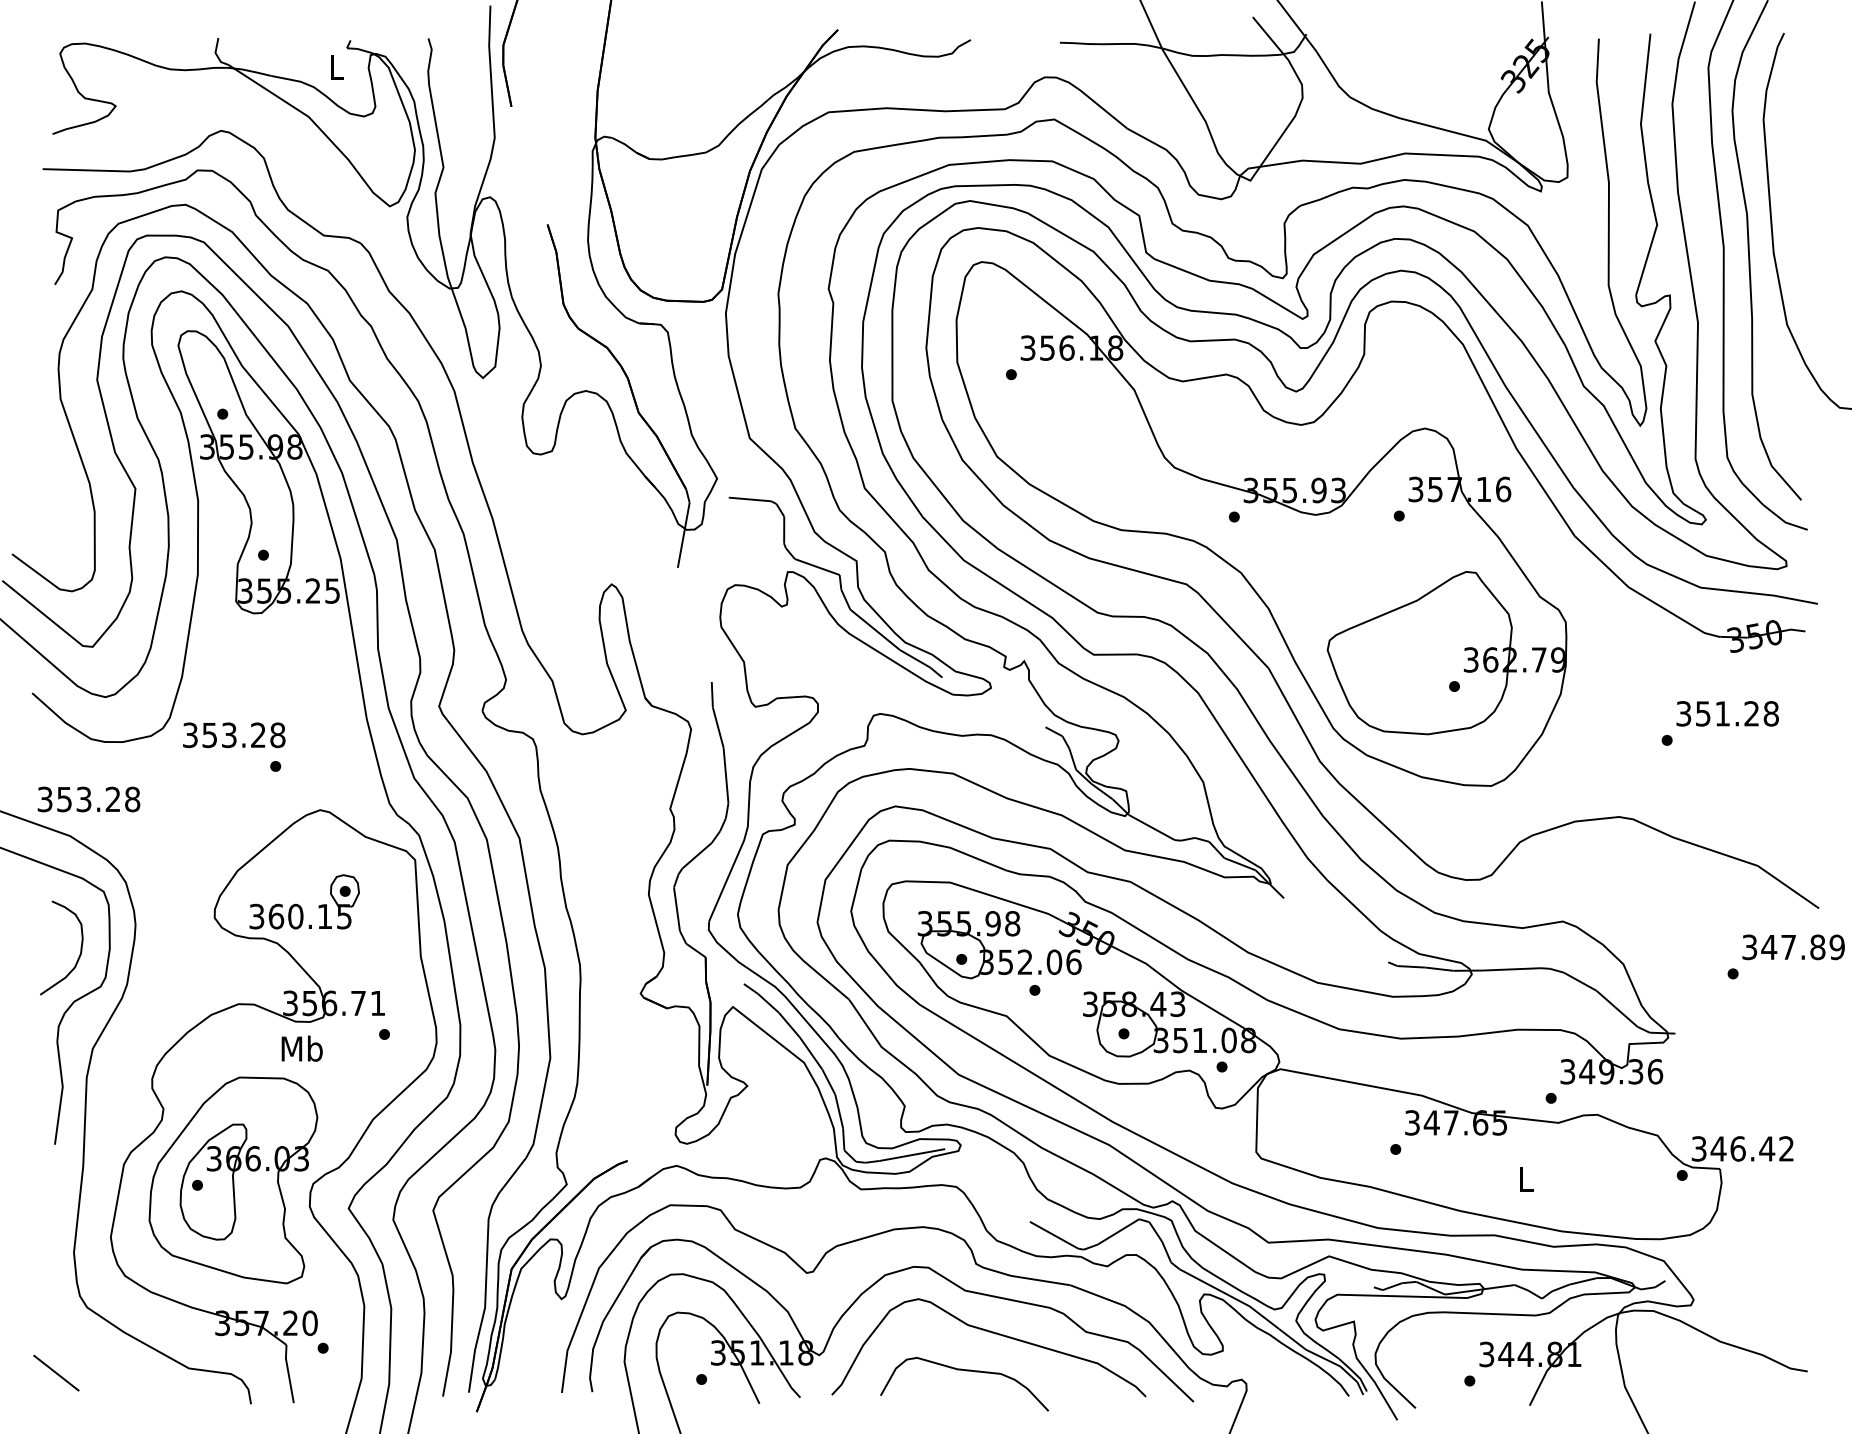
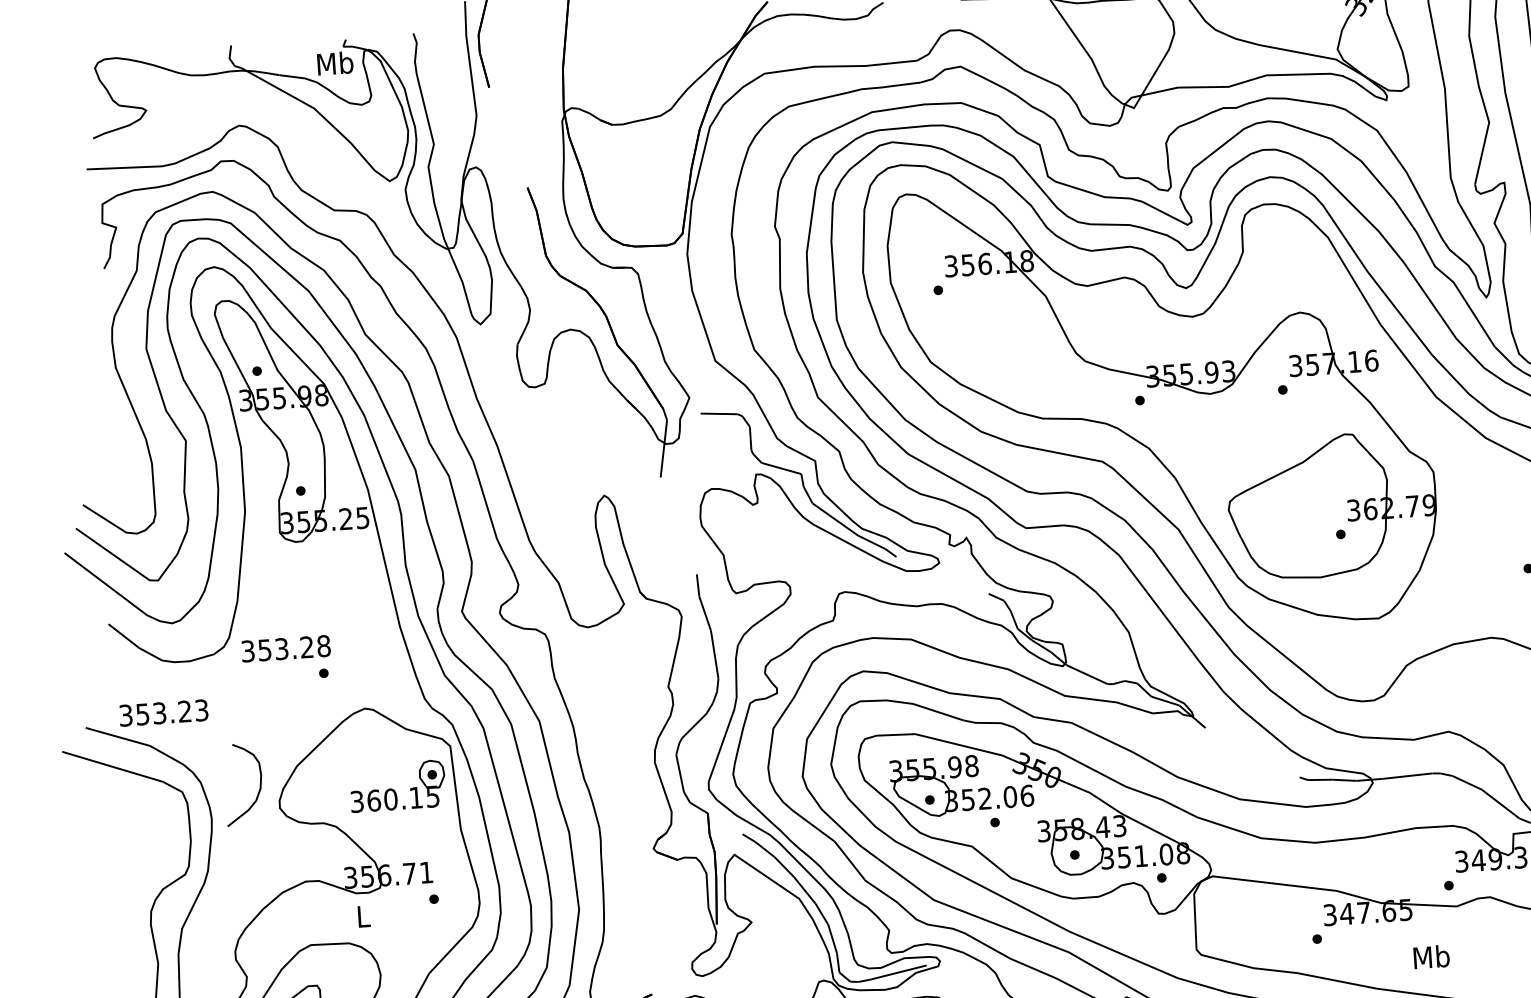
text: (336, 66) -> (335, 63), L -> Mb
text: (132, 799) -> (201, 710), 353.28 -> 353.23
part: (304, 901) -> (397, 785), moved
curve: (80, 947) -> (259, 783), moved
text: (301, 1048) -> (362, 916), Mb -> L
text: (1525, 1178) -> (1431, 956), L -> Mb

